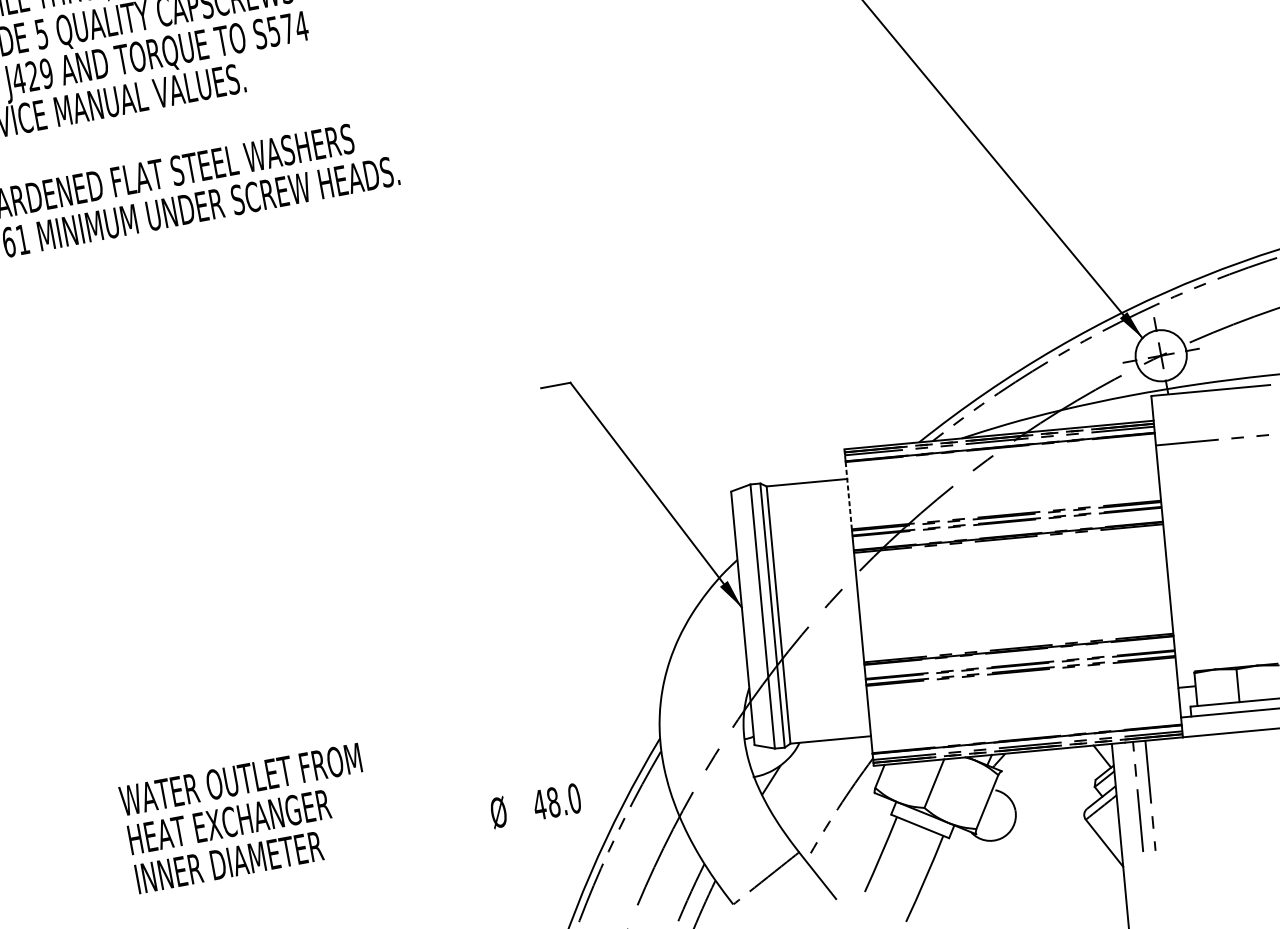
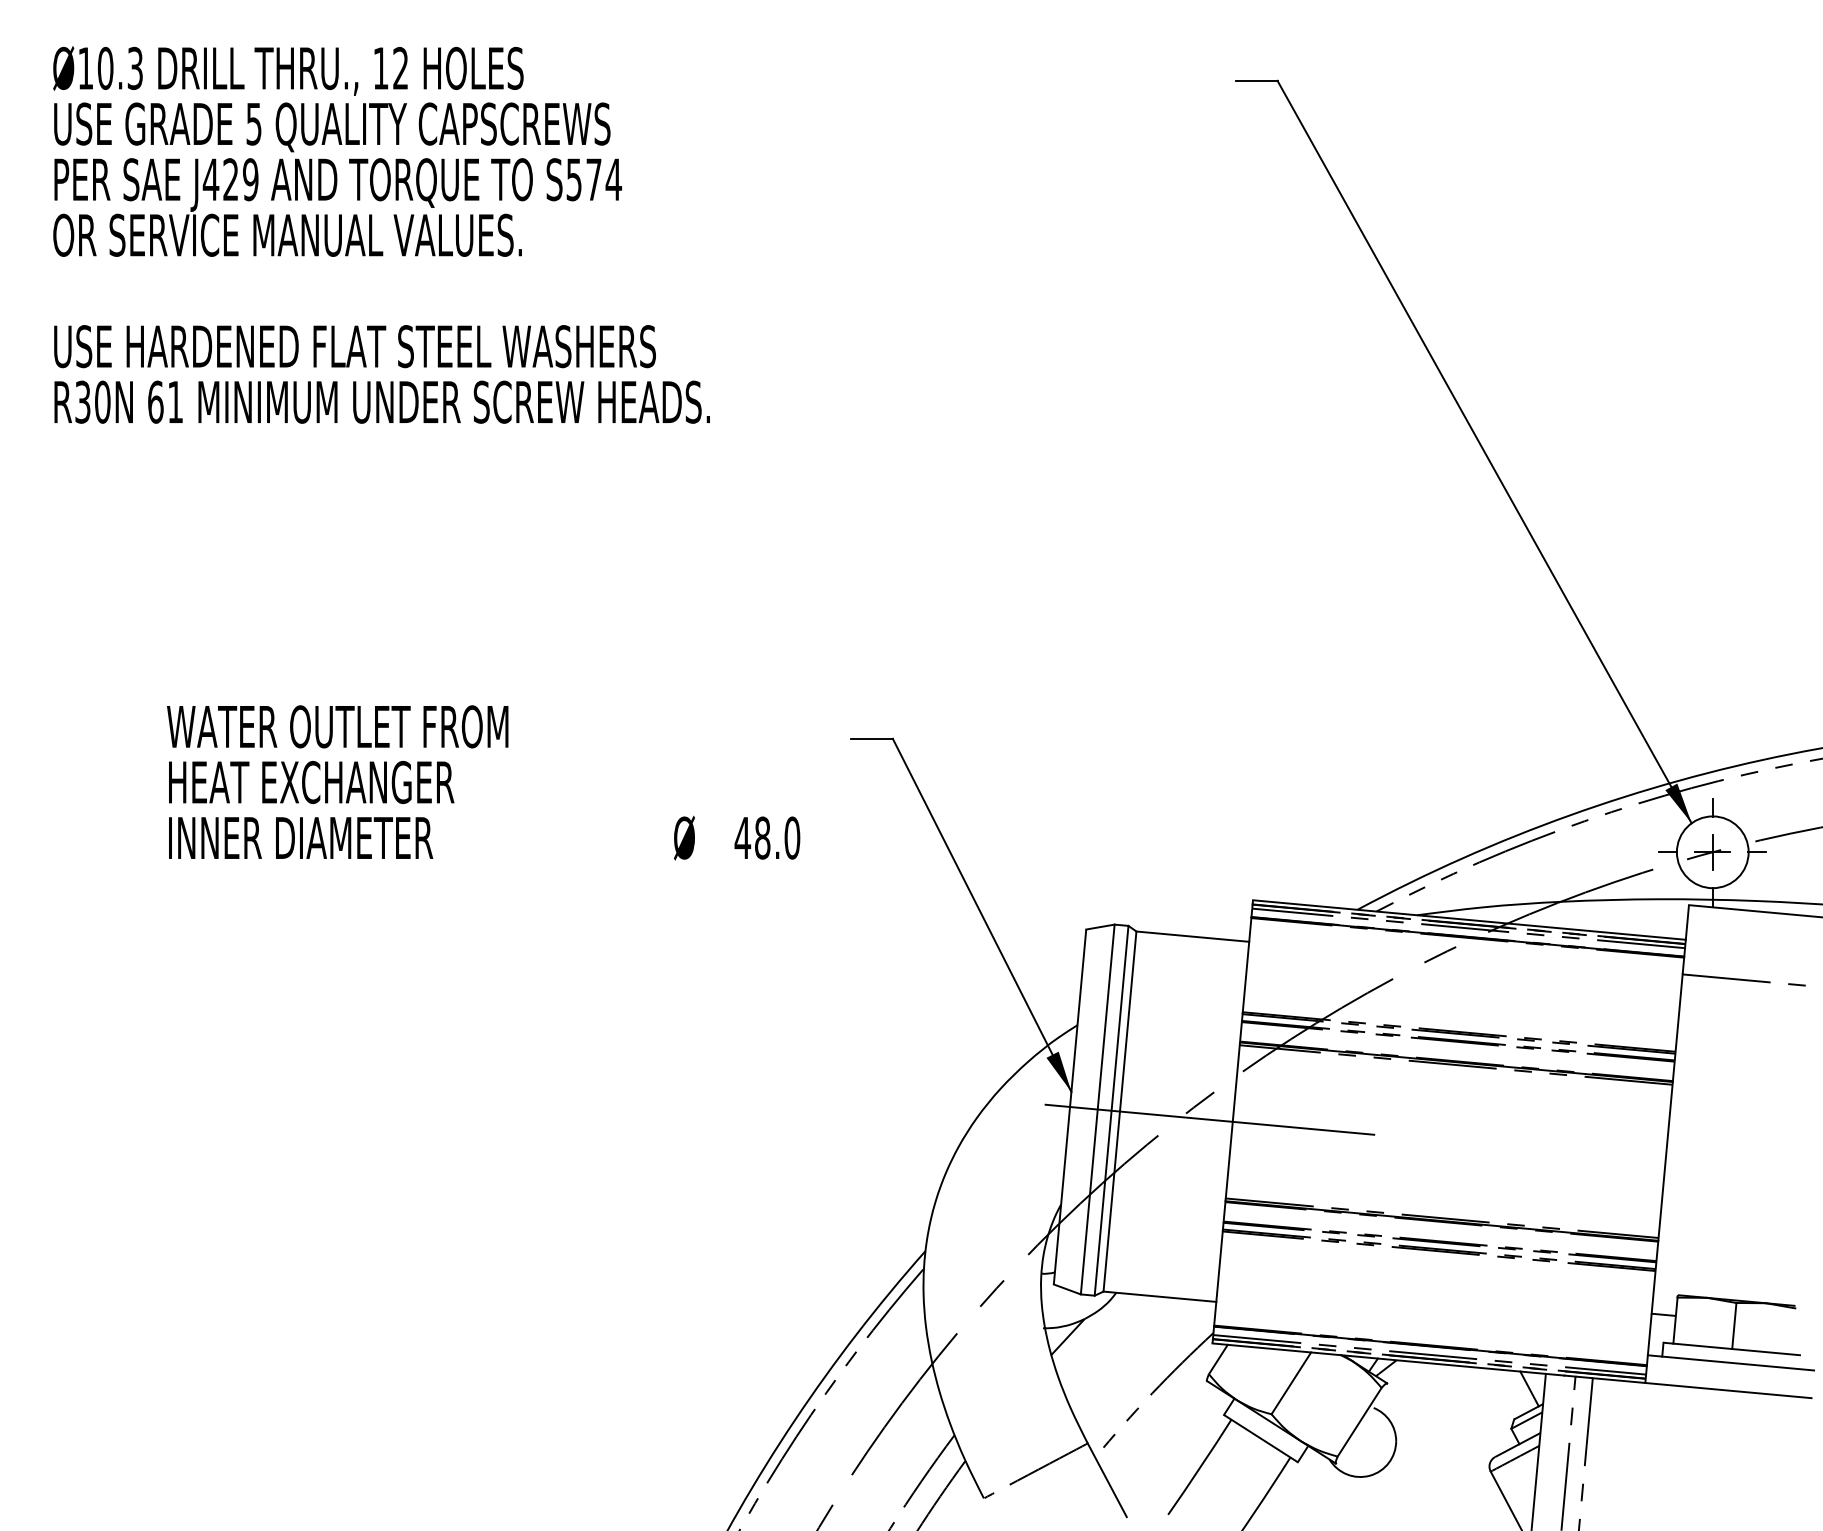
line: (849, 495) -> (1247, 965), dashed -> solid
line: (842, 608) -> (1209, 1119), added
text: (350, 799) -> (483, 782), moved

